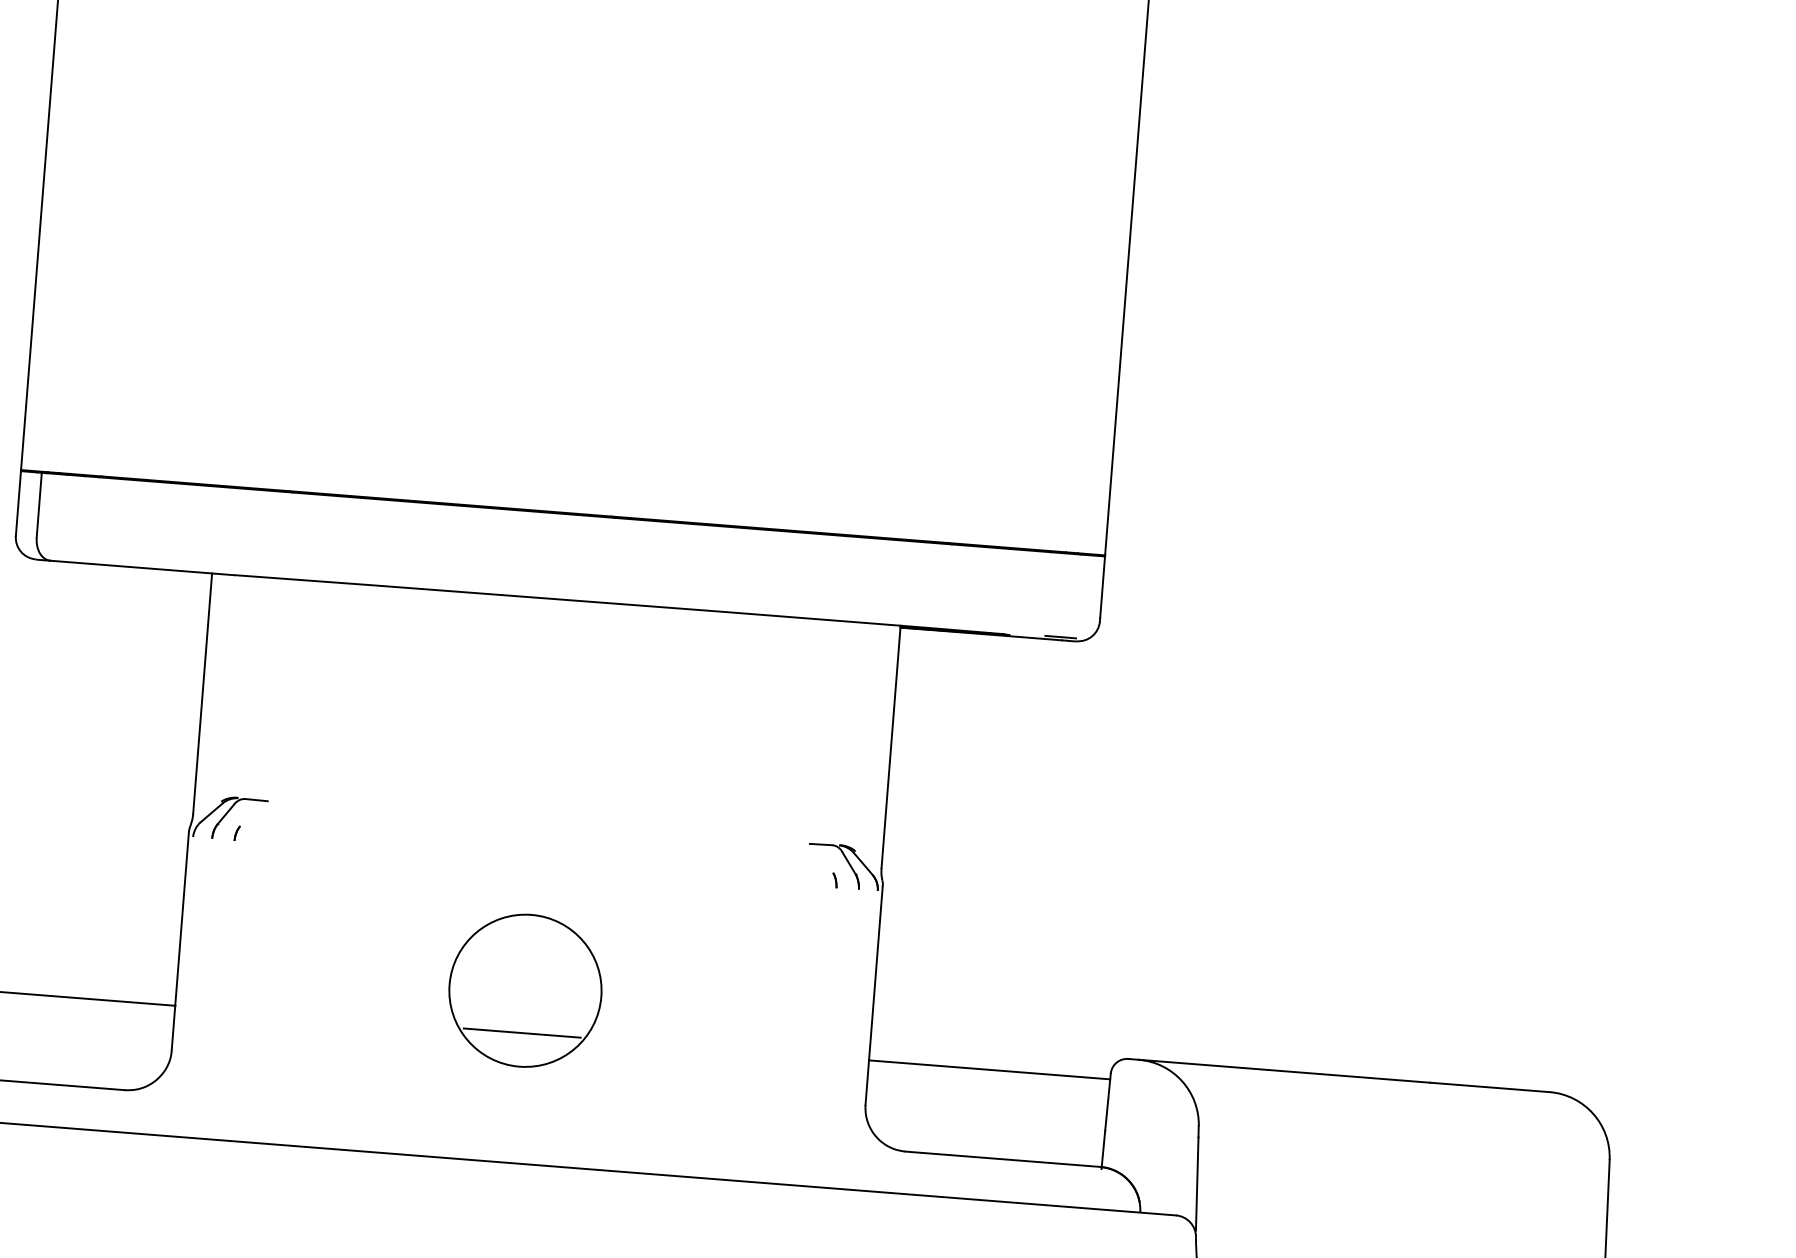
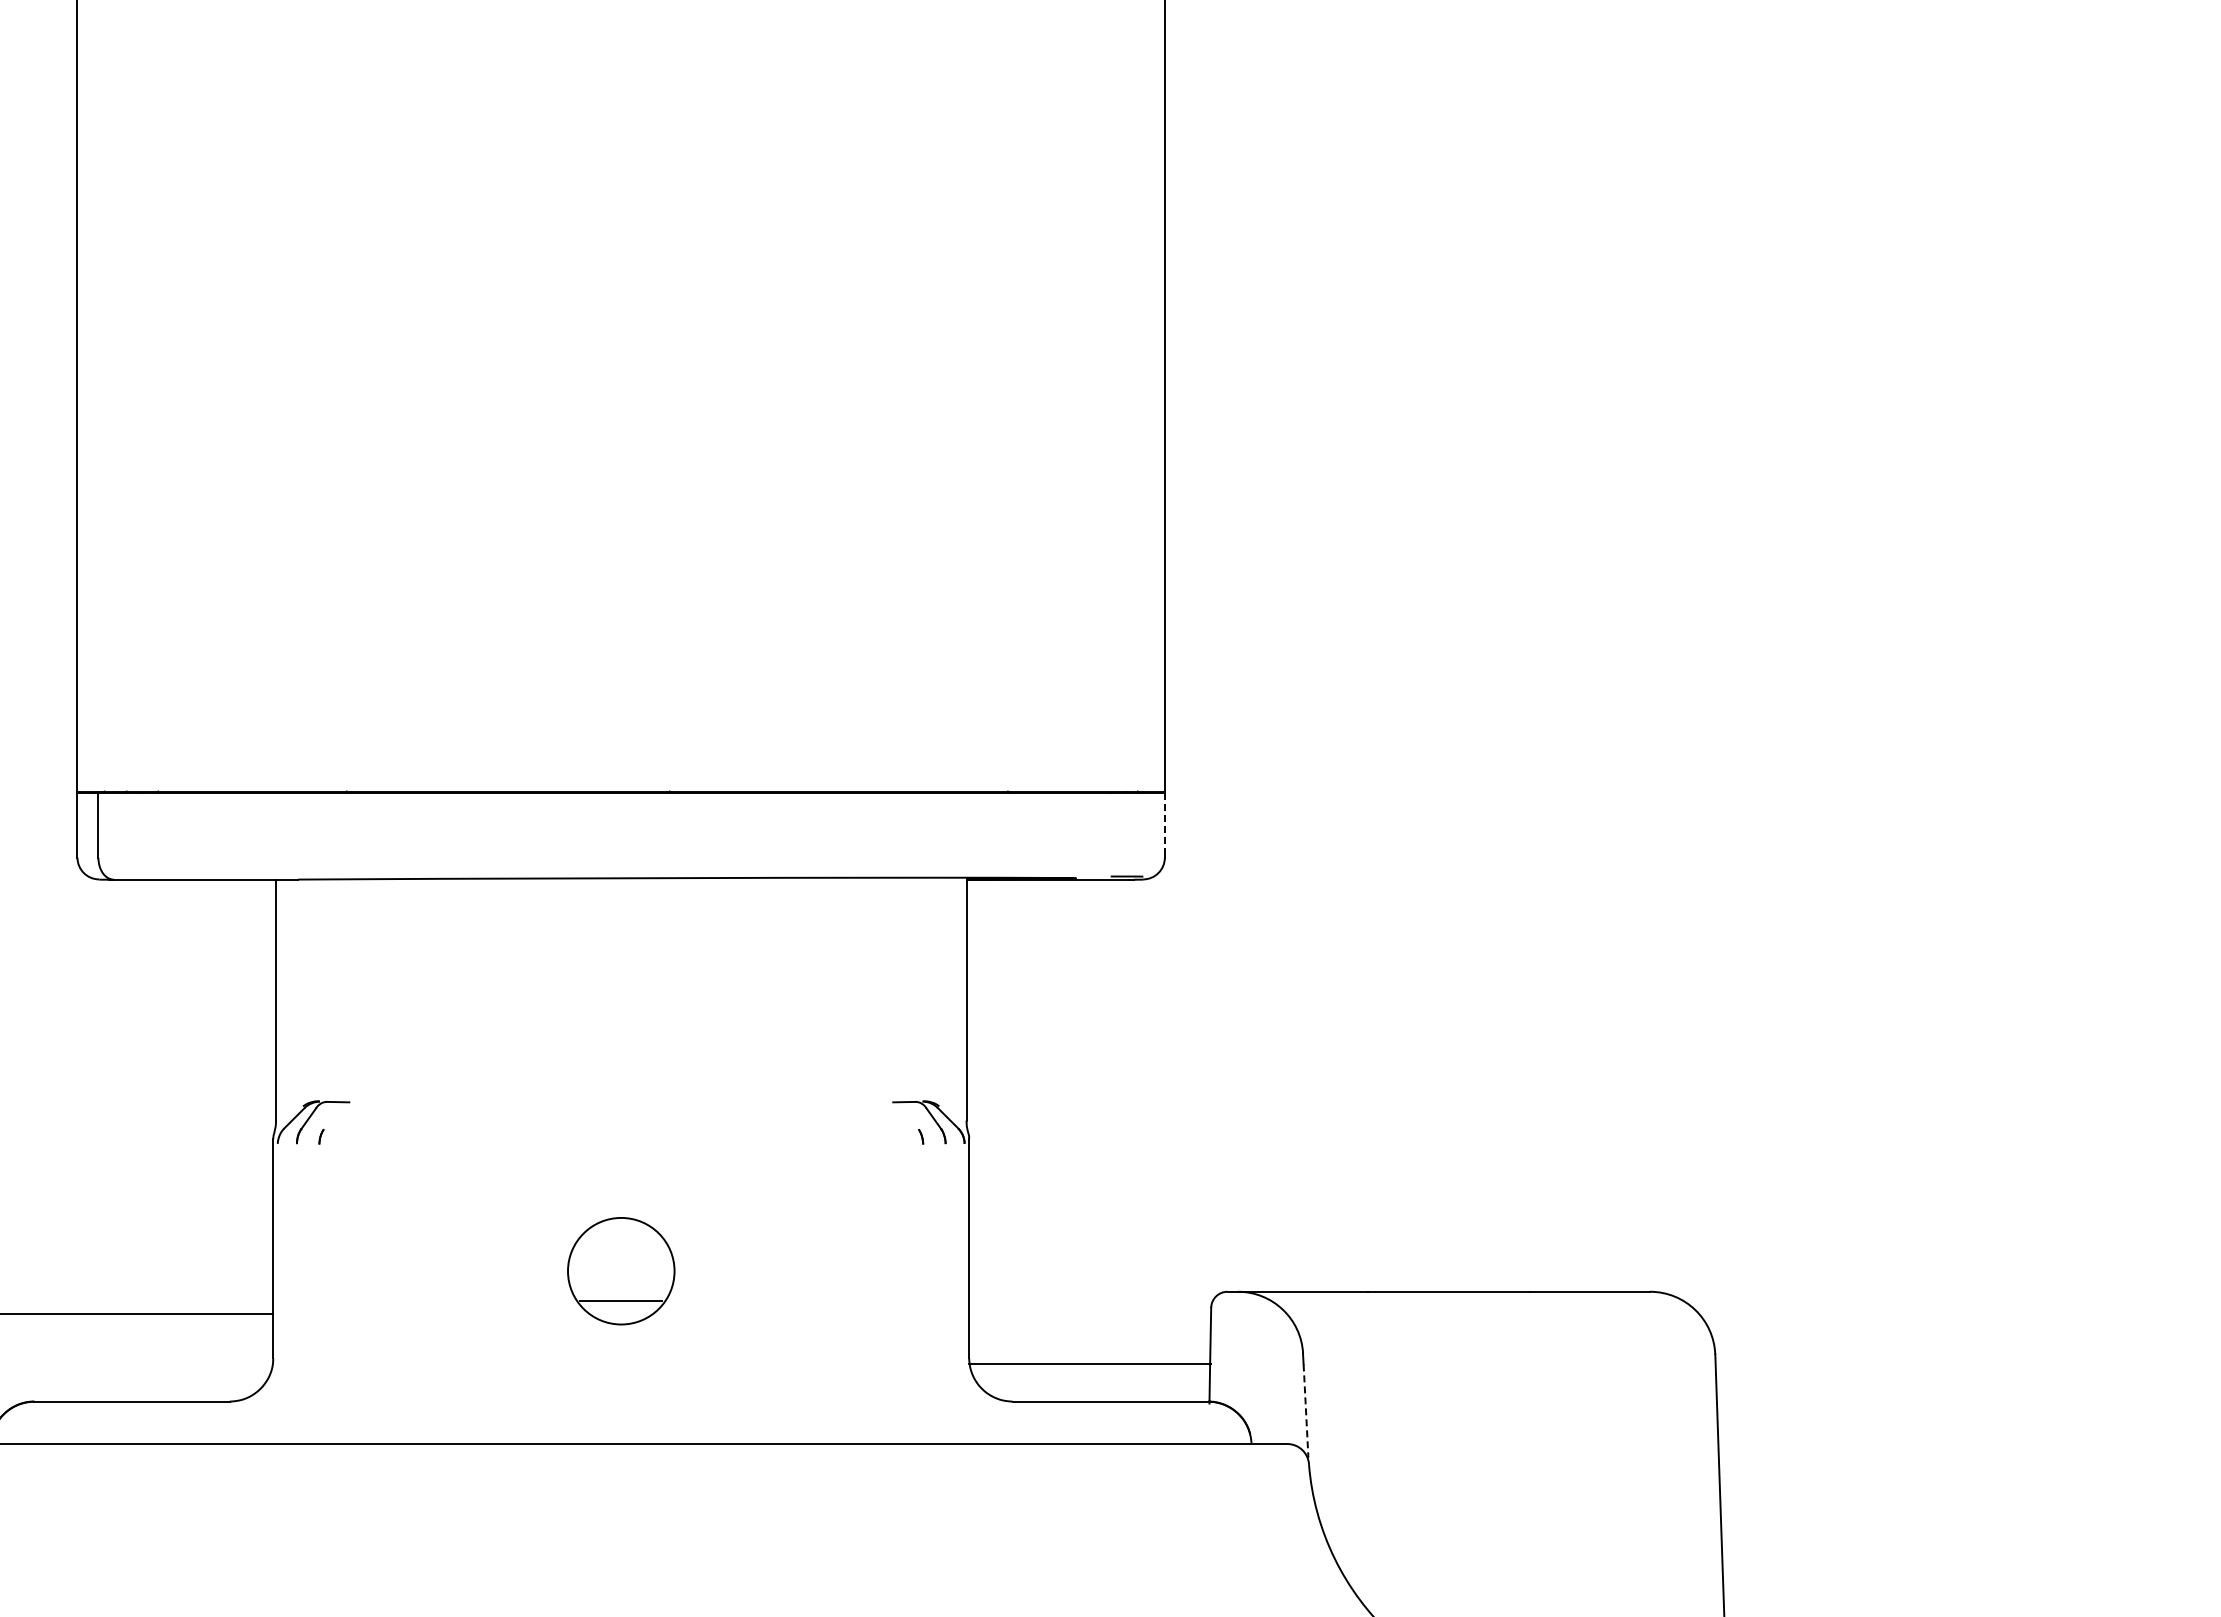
line: (1102, 587) -> (1164, 823), solid -> dashed
part: (525, 991) -> (621, 1271), size x0.7
line: (989, 1069) -> (1089, 1363), moved
line: (1197, 1184) -> (1306, 1411), solid -> dashed

